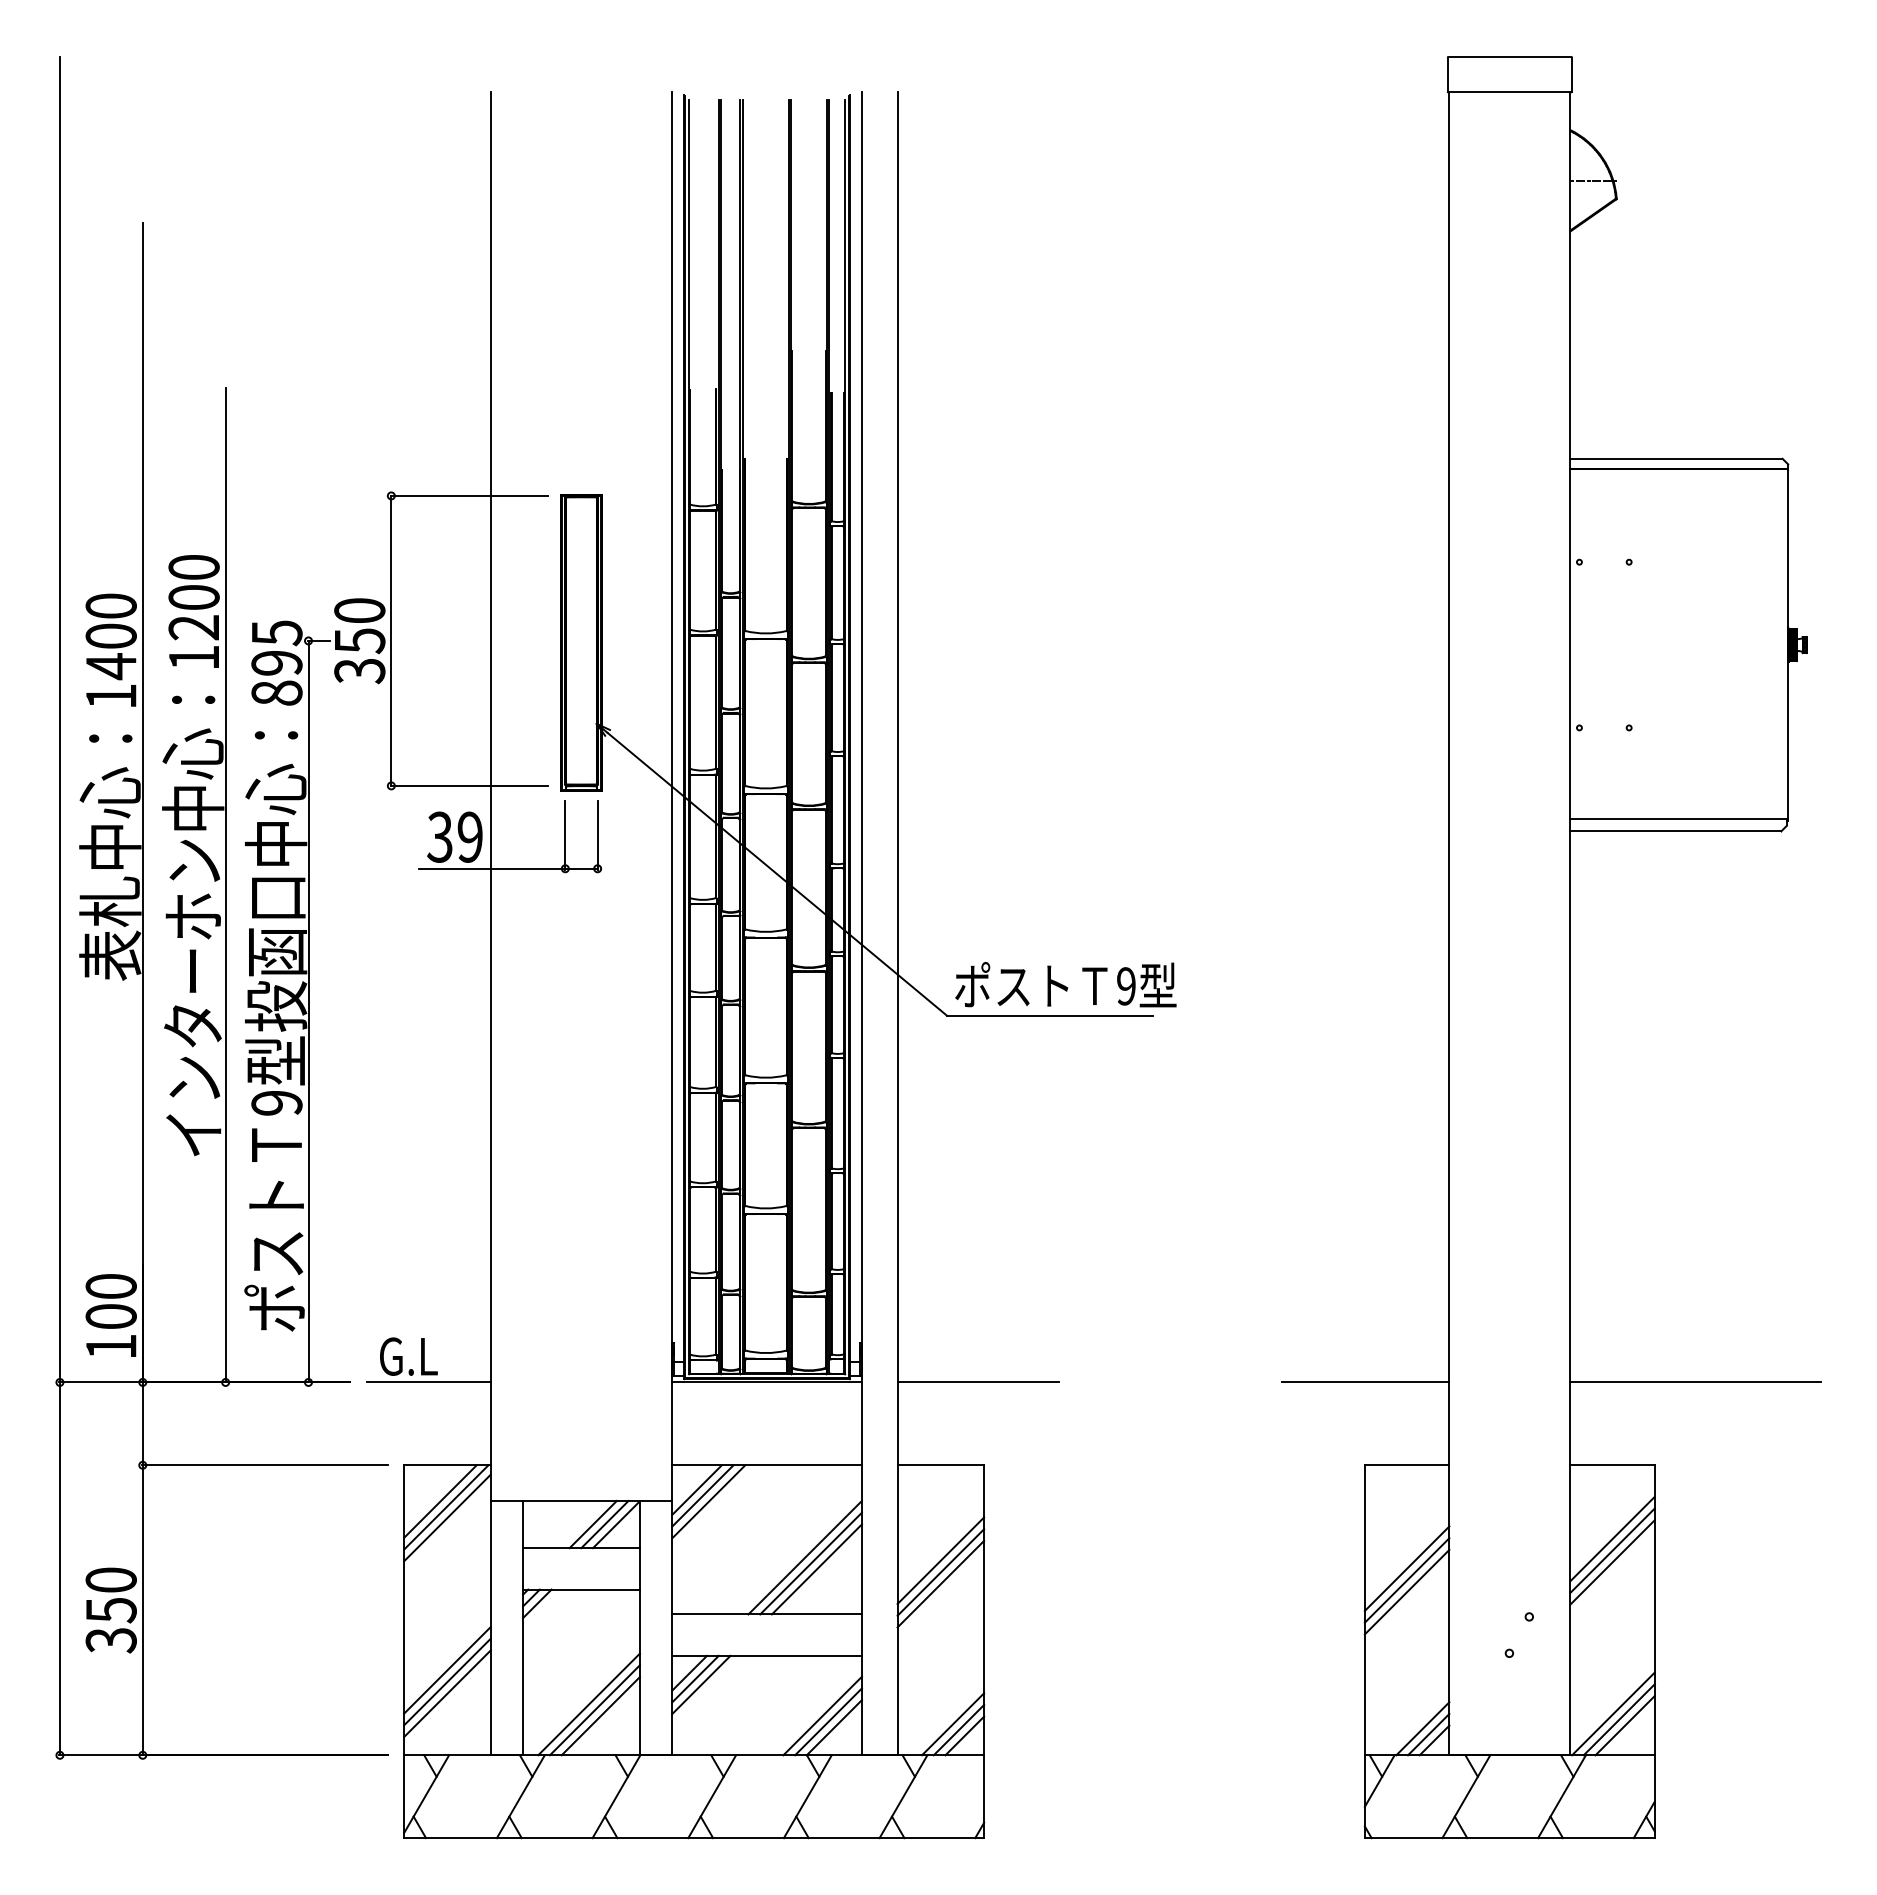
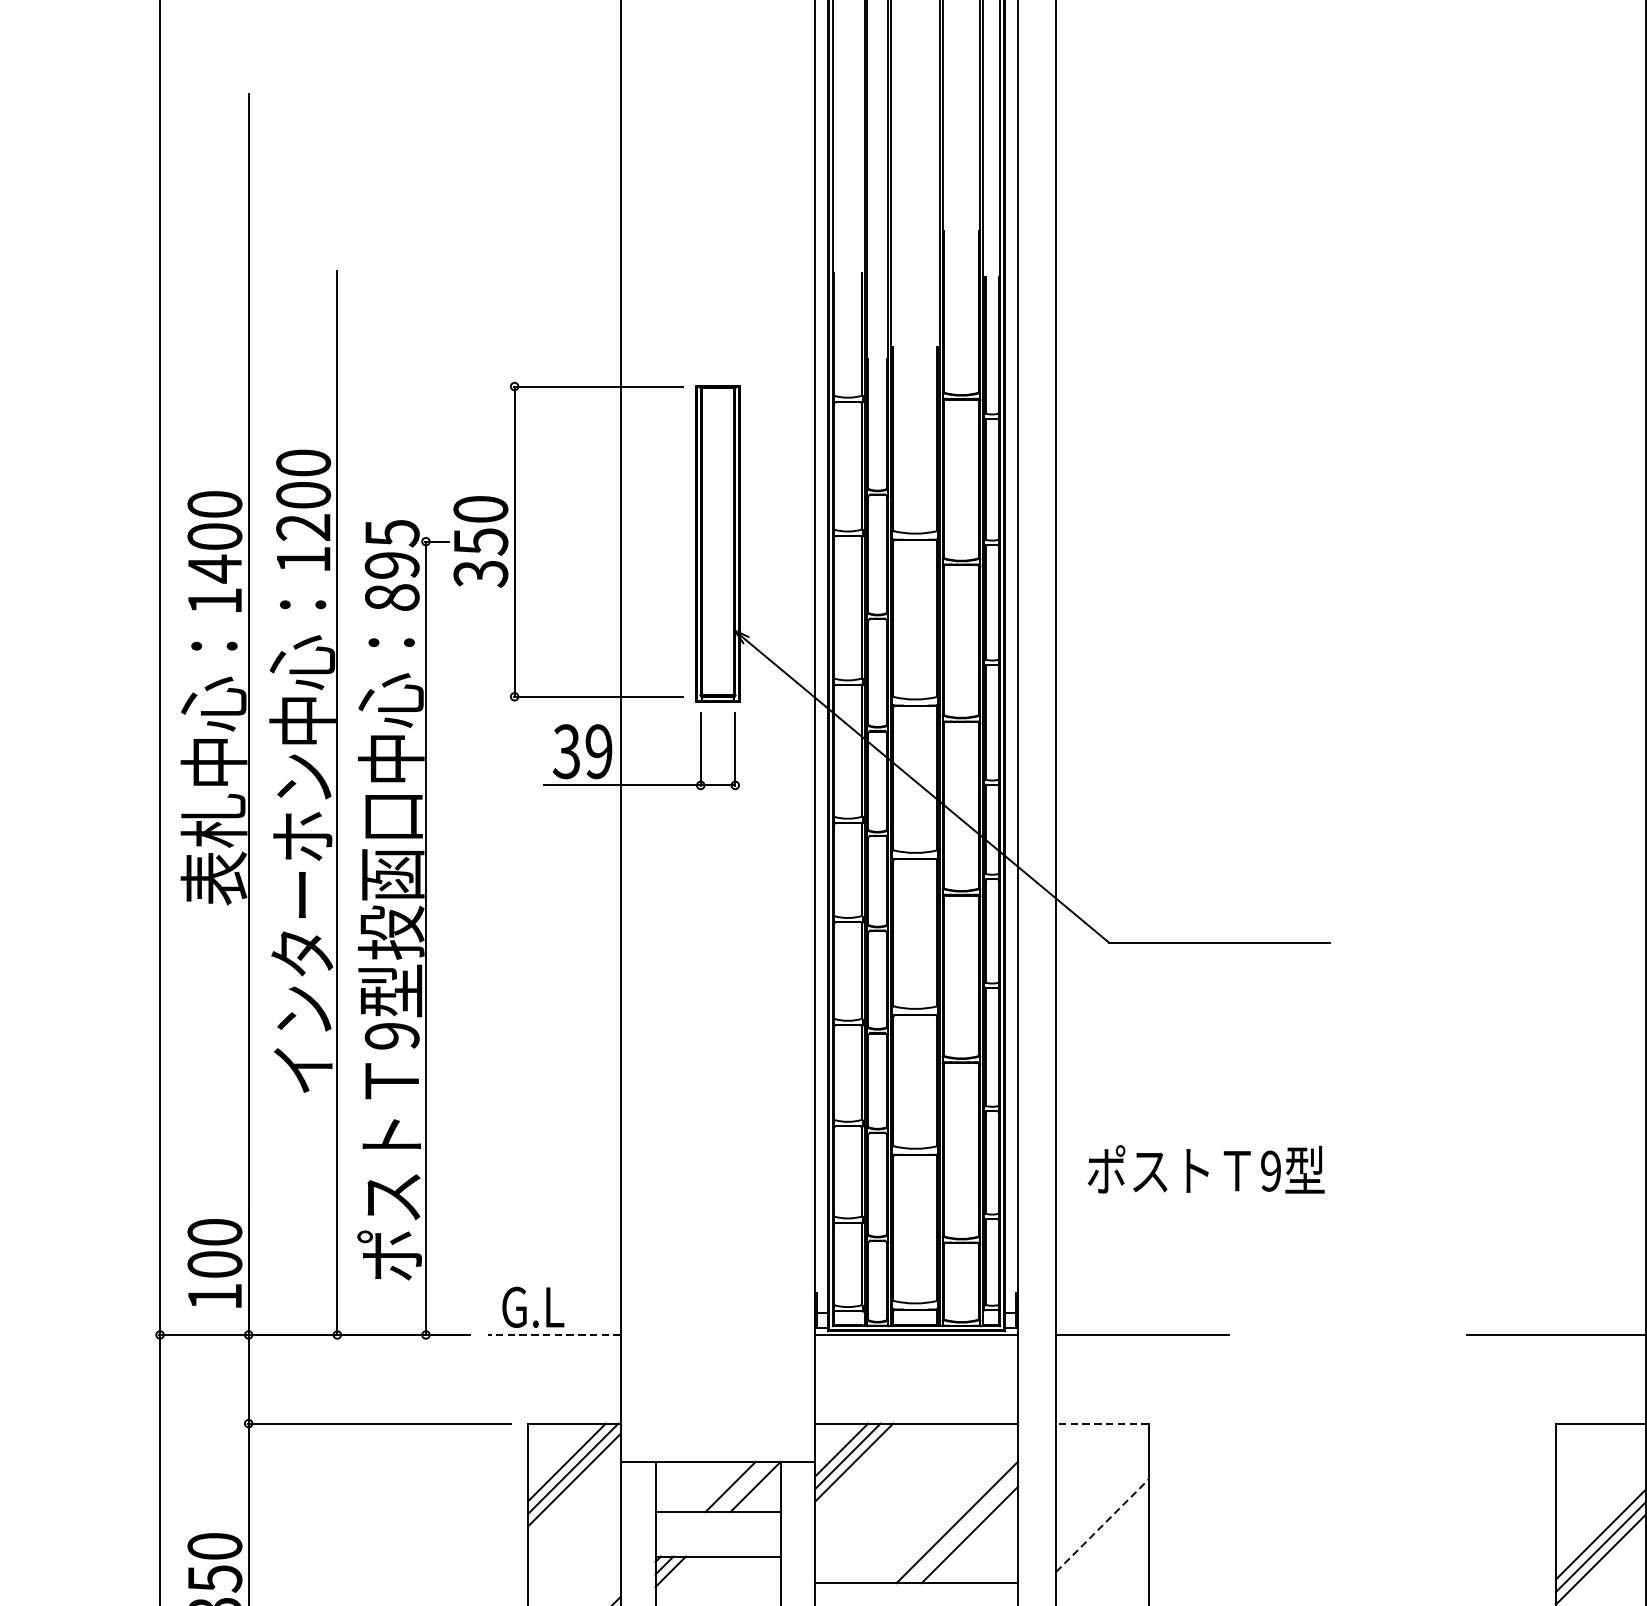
text: (1065, 984) -> (1205, 1169), moved
line: (428, 1382) -> (554, 1335), solid -> dashed
line: (940, 1465) -> (1102, 1423), solid -> dashed
line: (604, 1524) -> (742, 1486), removed
line: (941, 1560) -> (1103, 1525), solid -> dashed
line: (810, 1563) -> (963, 1528), removed
line: (940, 1572) -> (1102, 1538), removed
line: (940, 1583) -> (1102, 1550), removed

